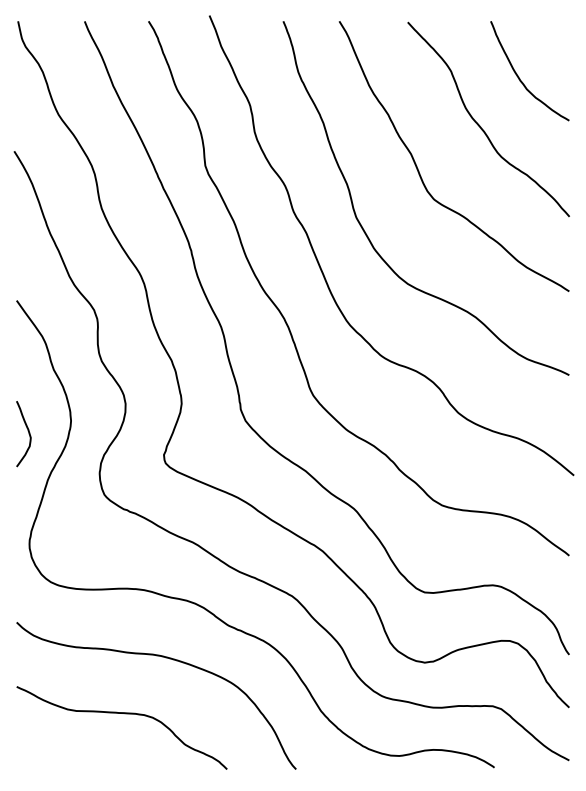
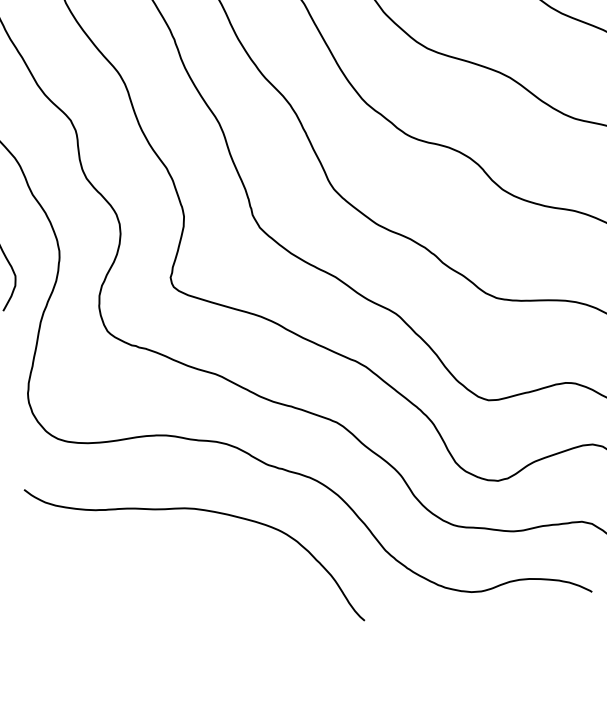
curve: (124, 714) -> (160, 580), removed

